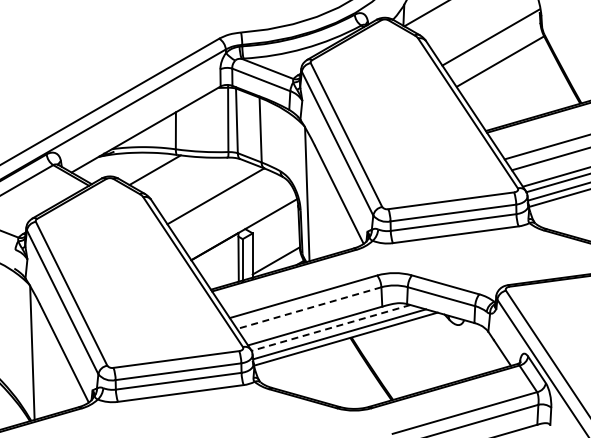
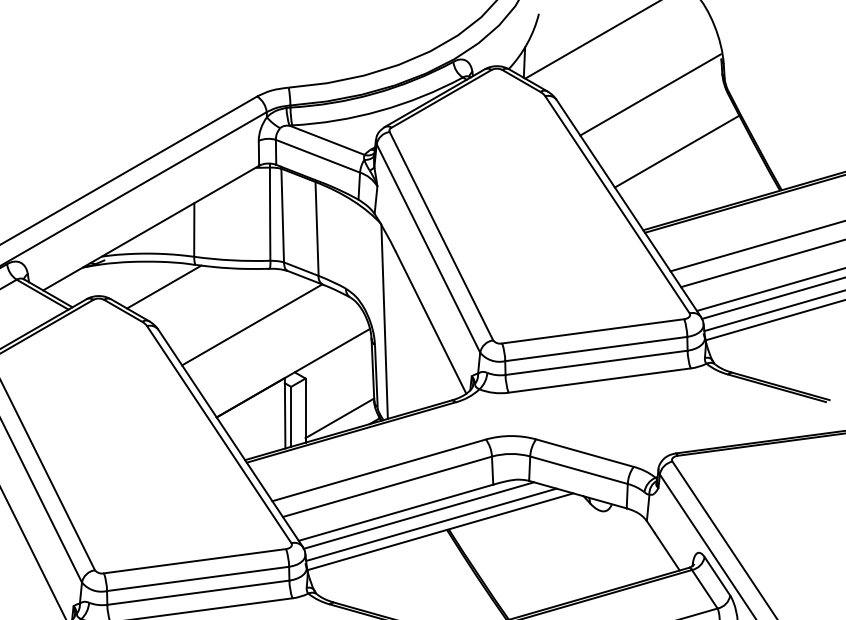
line: (500, 61) -> (677, 151), moved
line: (308, 308) -> (386, 487), dashed -> solid
line: (330, 327) -> (418, 514), dashed -> solid

